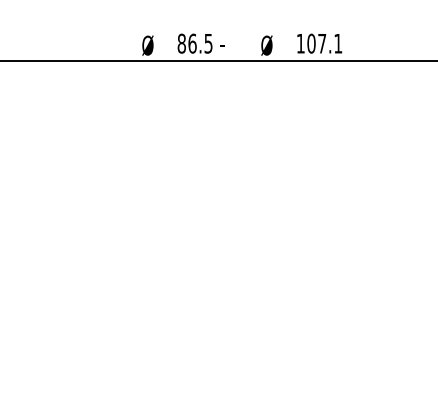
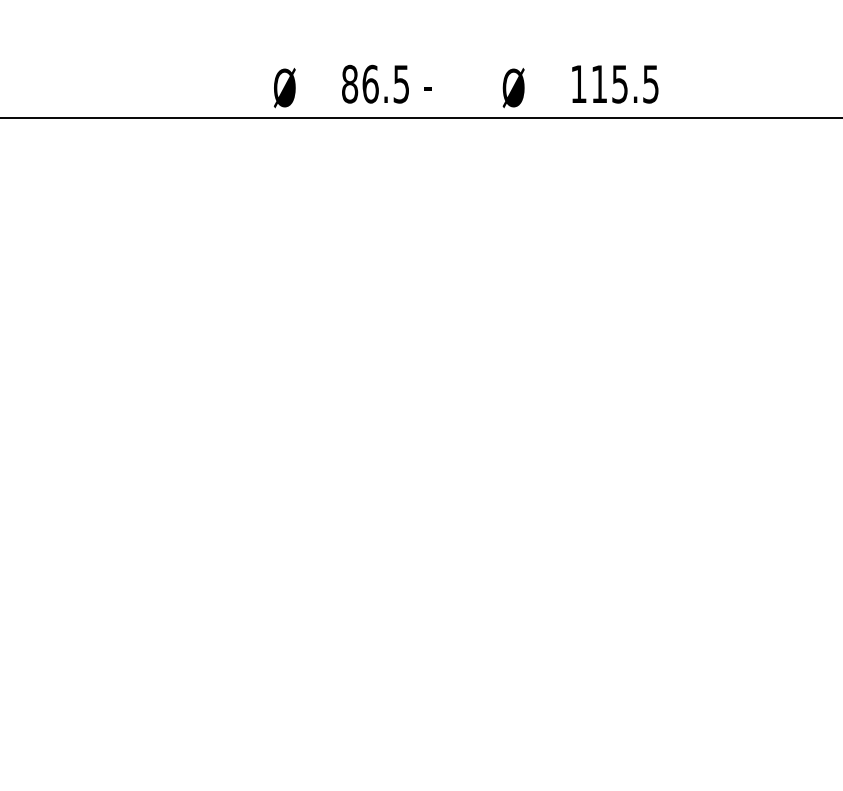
text: (324, 43) -> (624, 83), 107.1 -> 115.5

